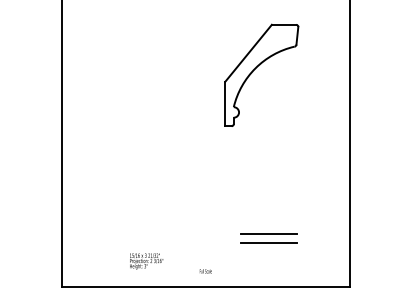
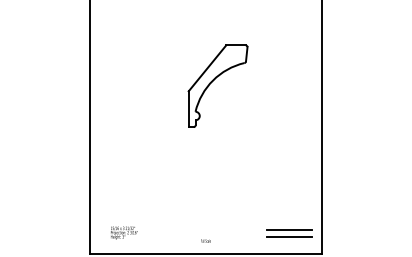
part: (261, 74) -> (217, 85), moved
part: (269, 238) -> (289, 233), moved
text: (146, 260) -> (124, 232), moved

